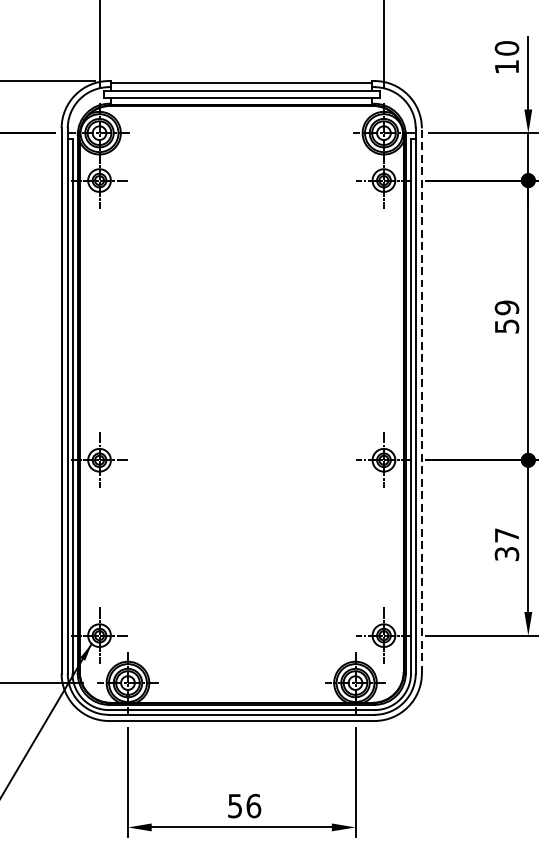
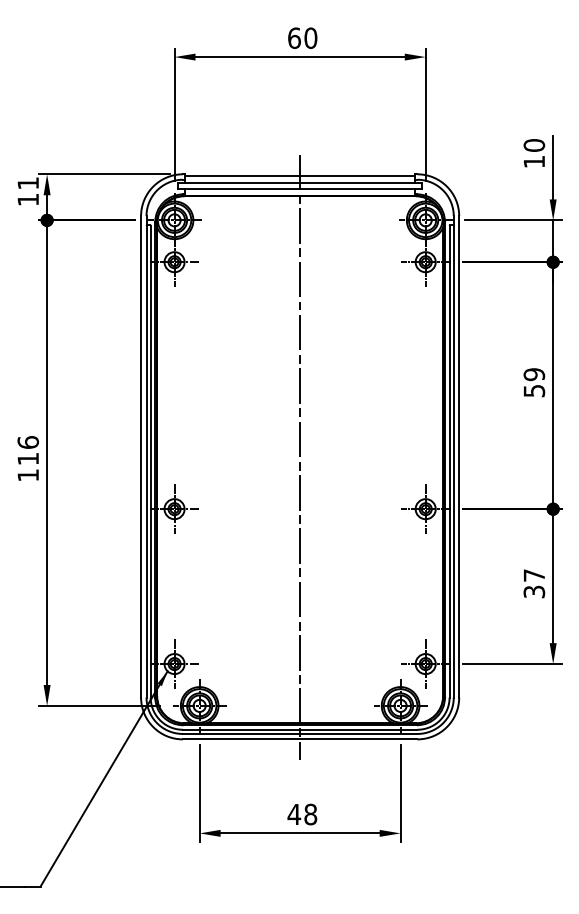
line: (422, 400) -> (459, 456), dashed -> solid
line: (242, 401) -> (300, 457), added
text: (244, 806) -> (302, 814), 56 -> 48

